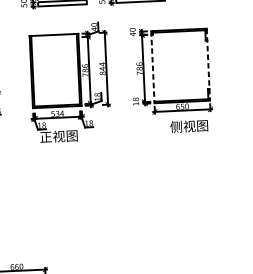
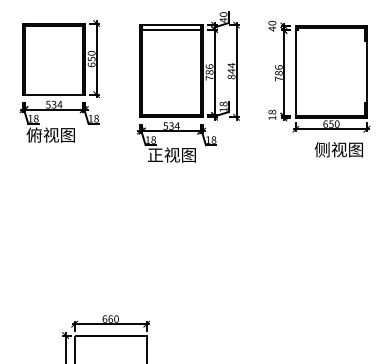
line: (54, 38) -> (171, 29), added
line: (208, 65) -> (366, 72), dashed -> solid
line: (152, 67) -> (295, 72), dashed -> solid

